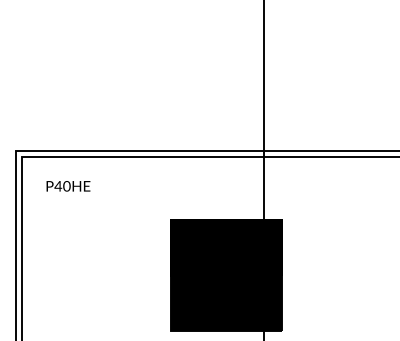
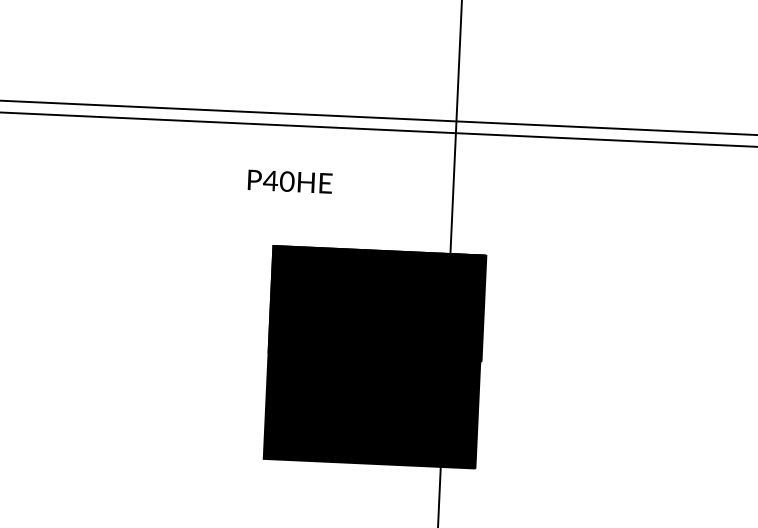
text: (68, 186) -> (290, 182), moved

